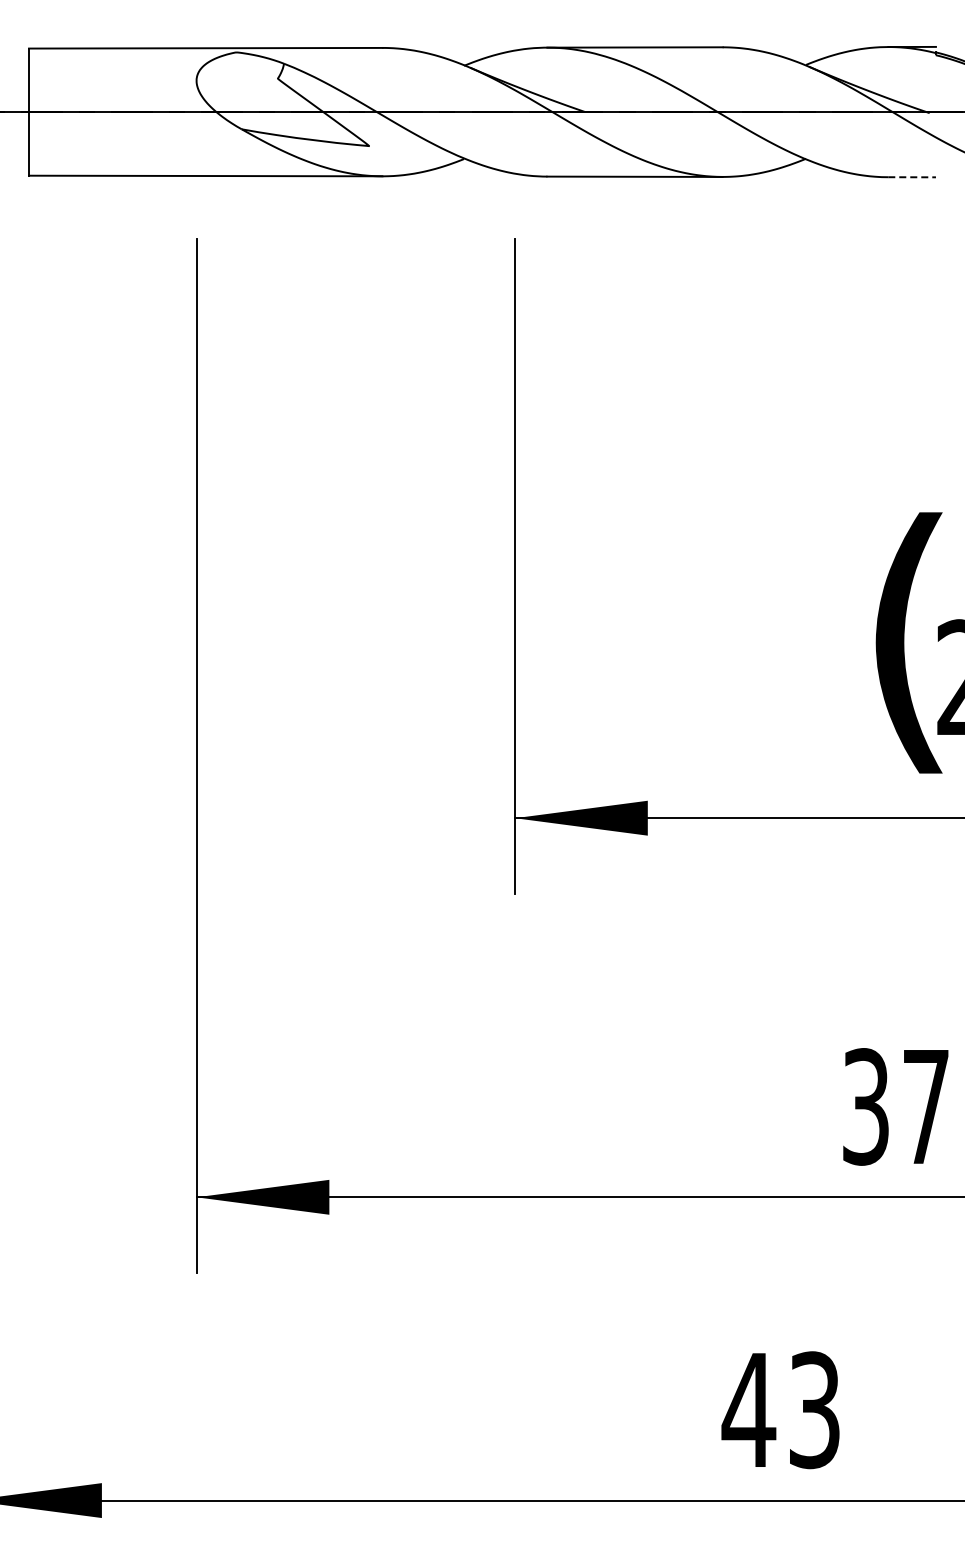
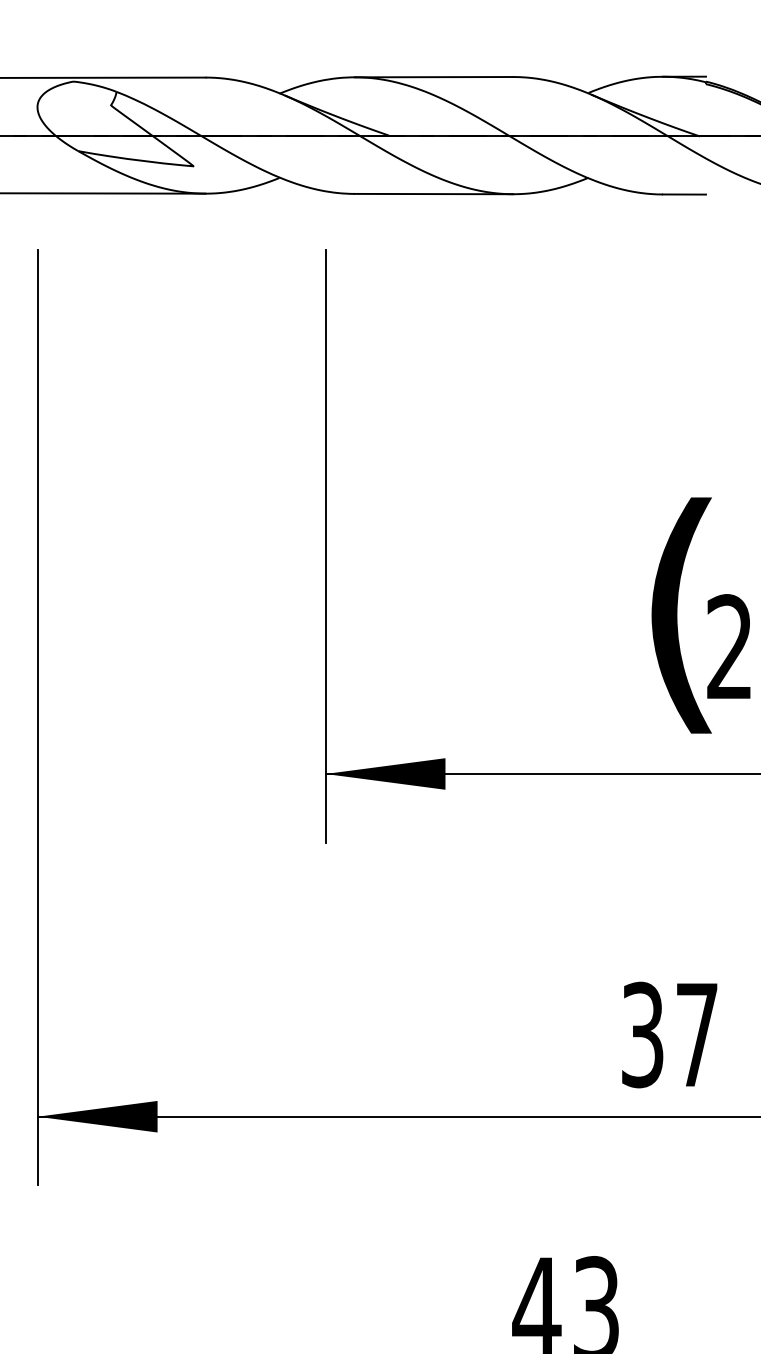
line: (912, 177) -> (684, 194), dashed -> solid

